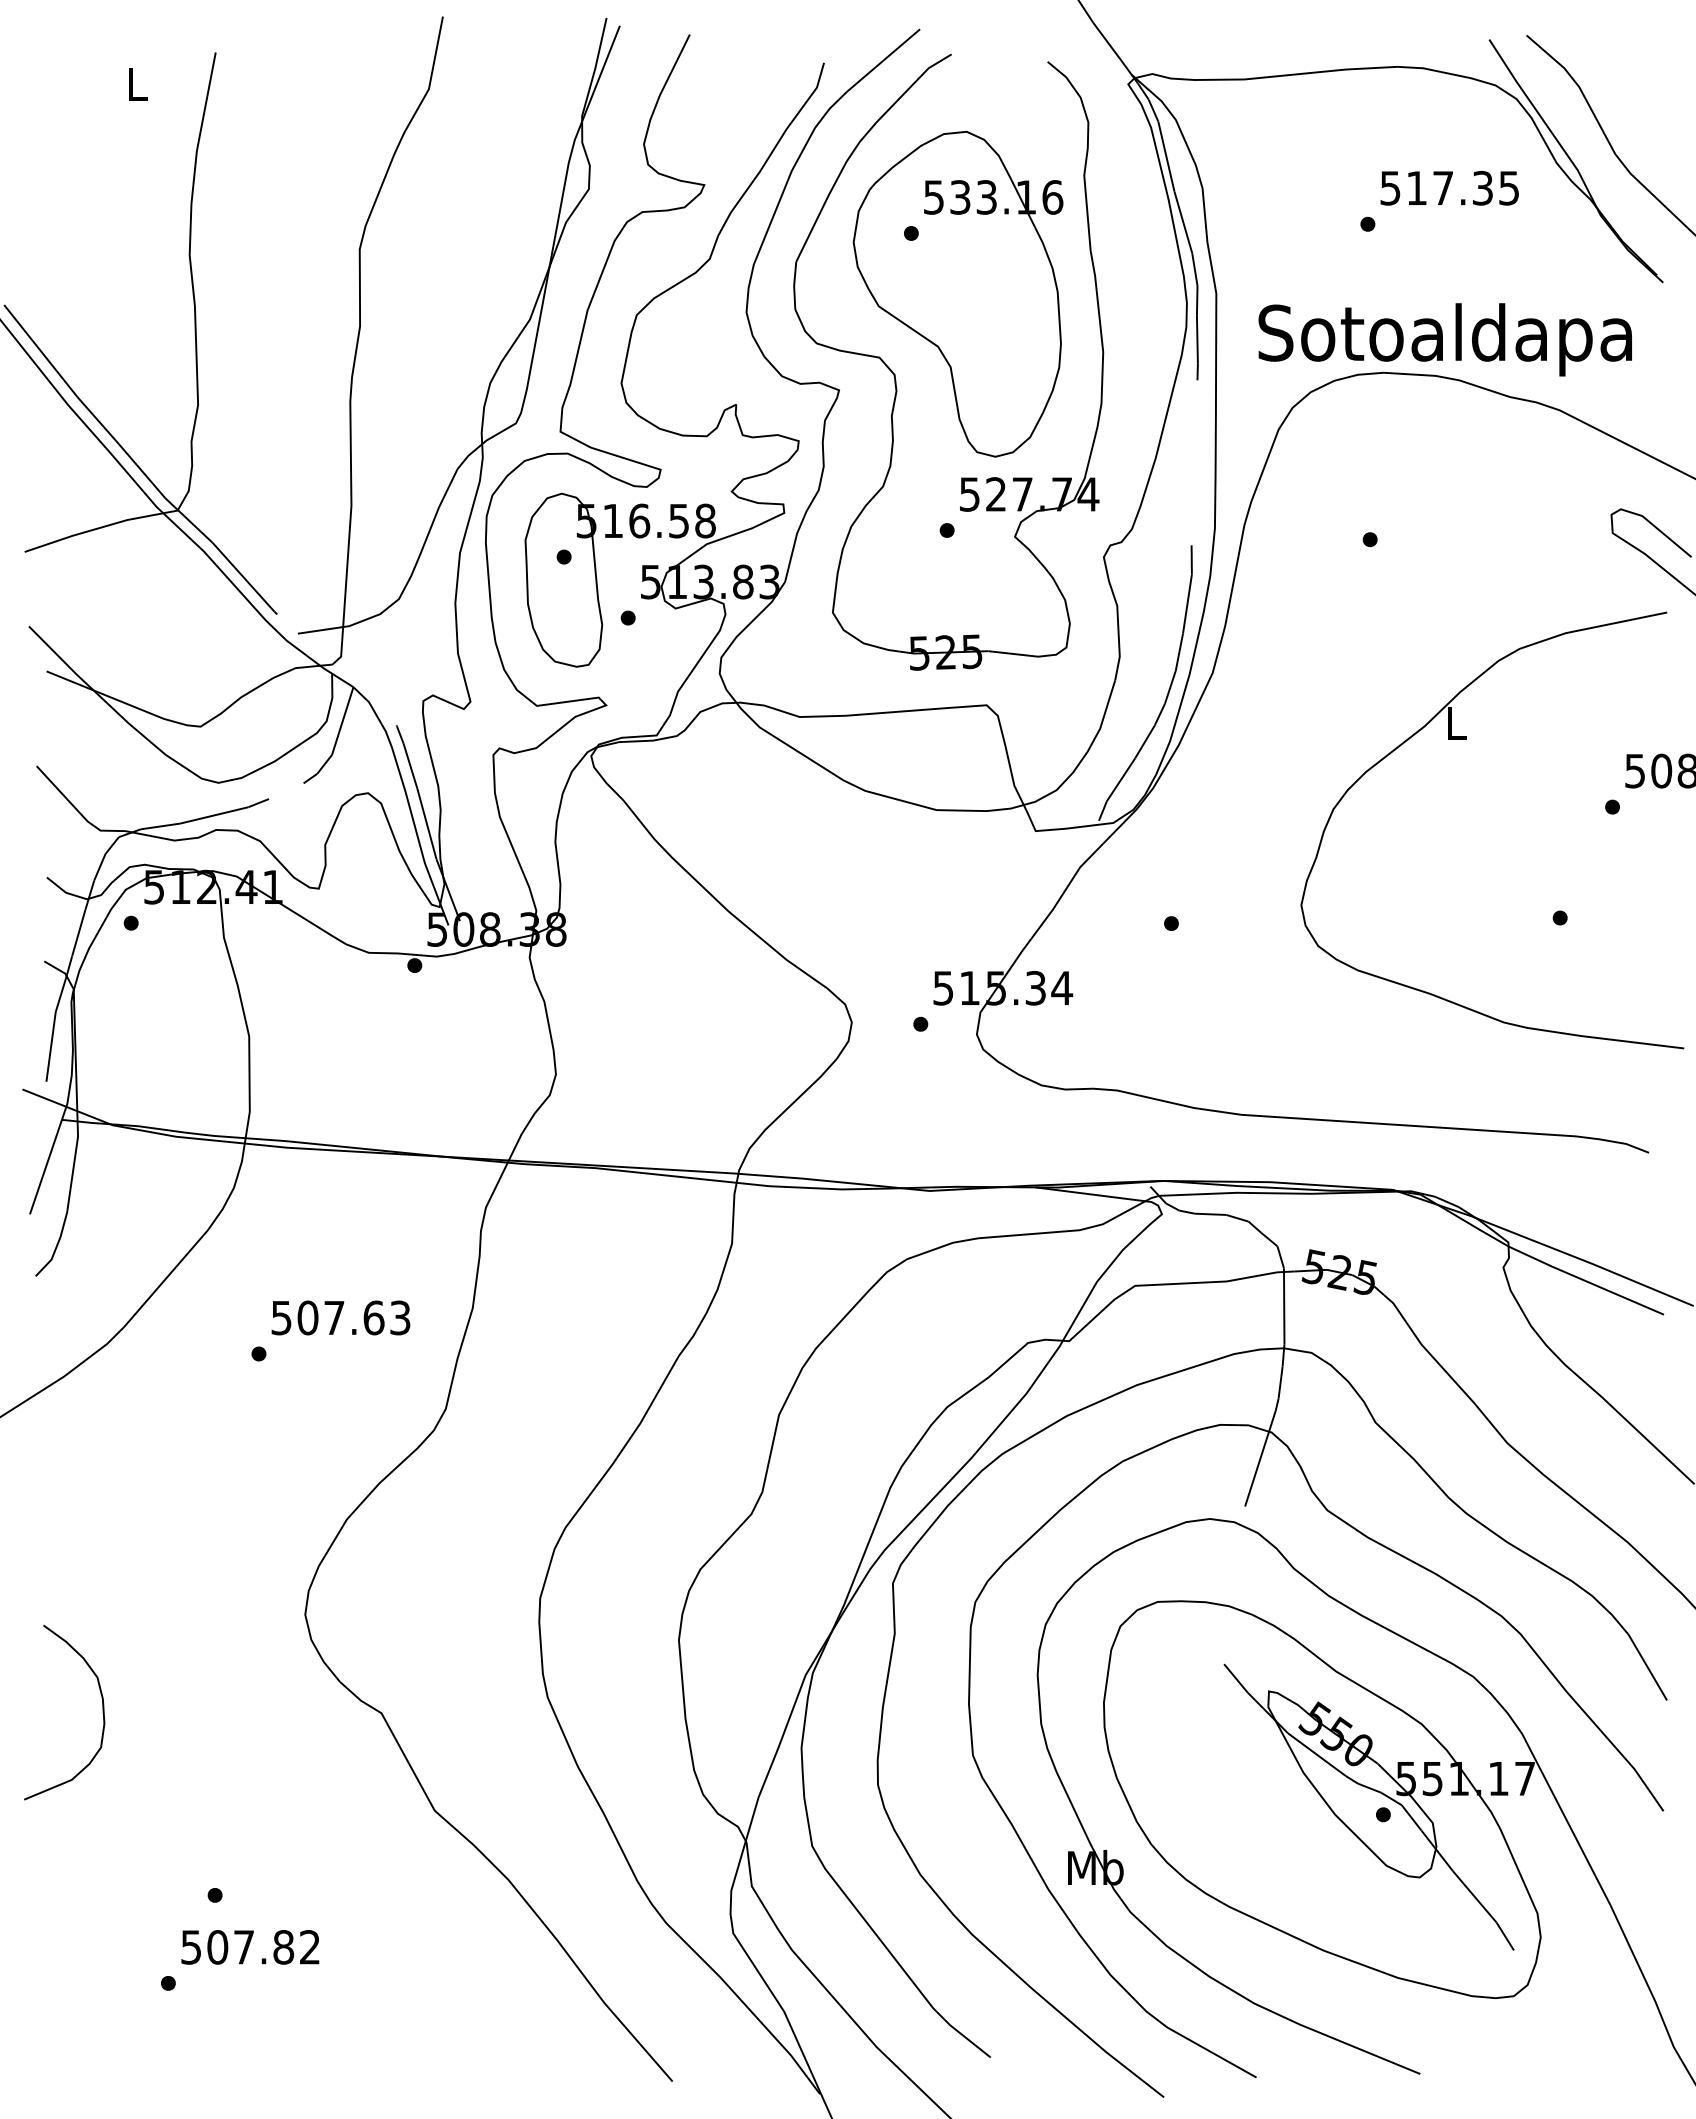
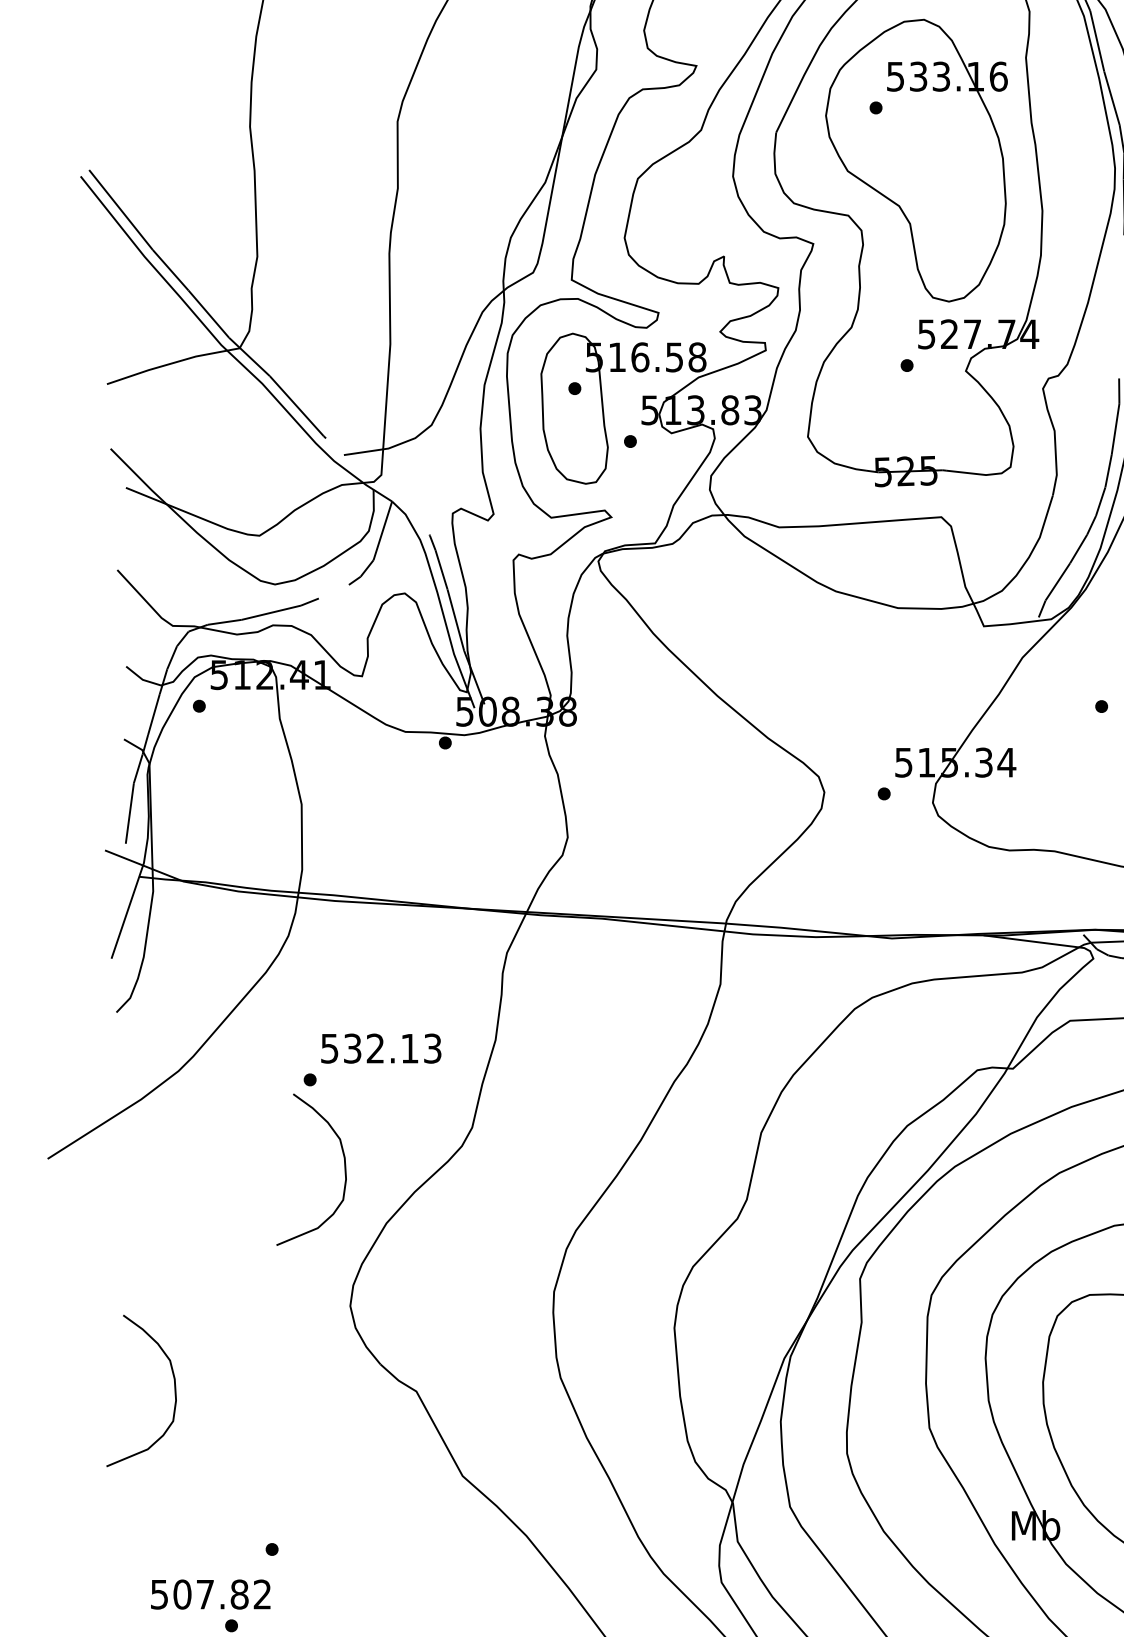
text: (340, 1317) -> (380, 1048), 507.63 -> 532.13
curve: (298, 1457) -> (344, 1169), added
text: (250, 1947) -> (210, 1594), moved

